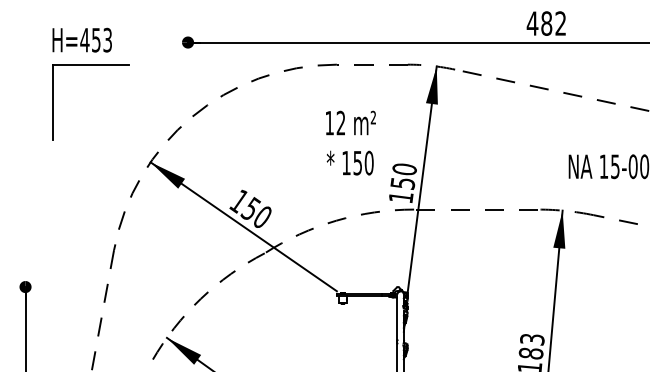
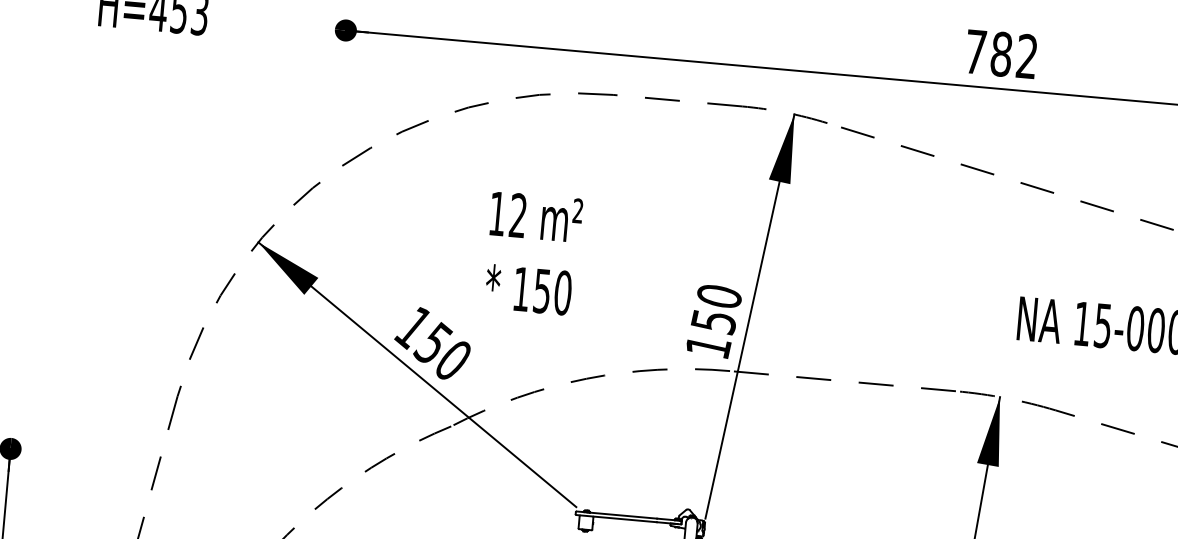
text: (532, 23) -> (975, 51), 482 -> 782
part: (90, 65) -> (164, 56), removed
text: (350, 142) -> (532, 252), moved

